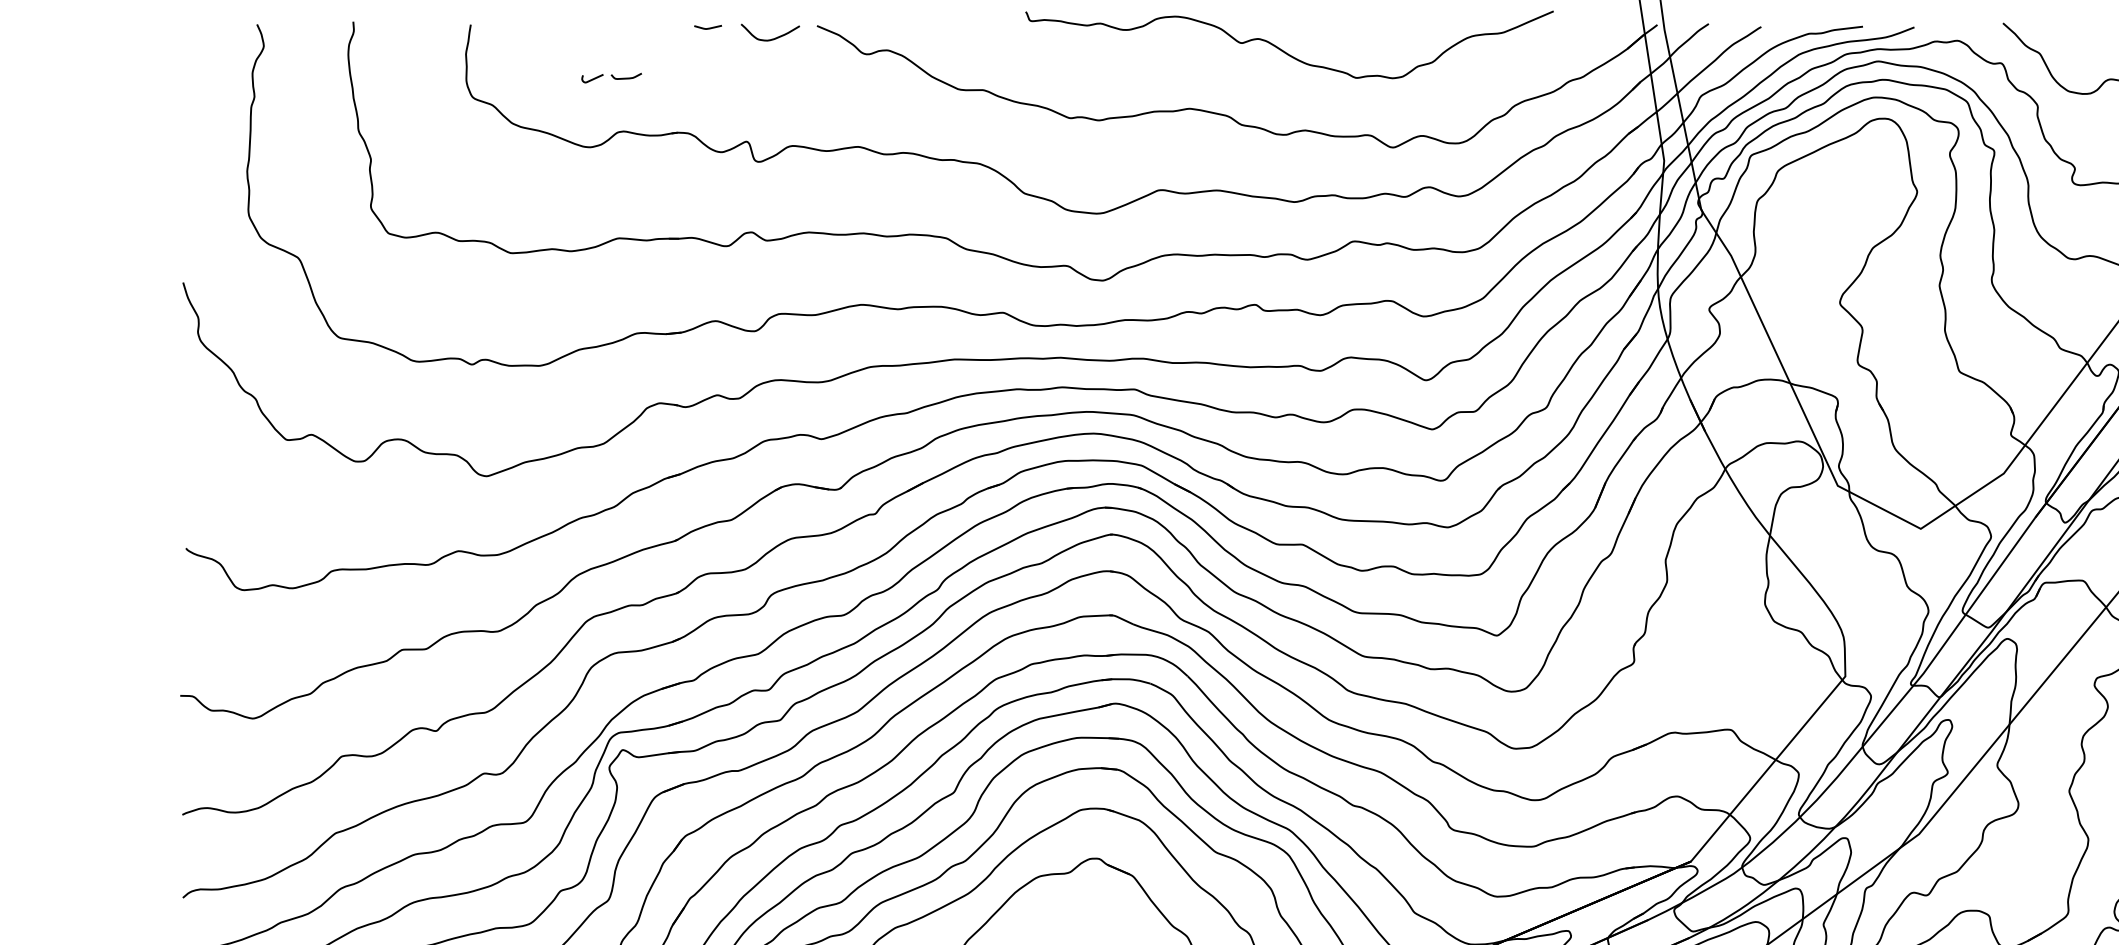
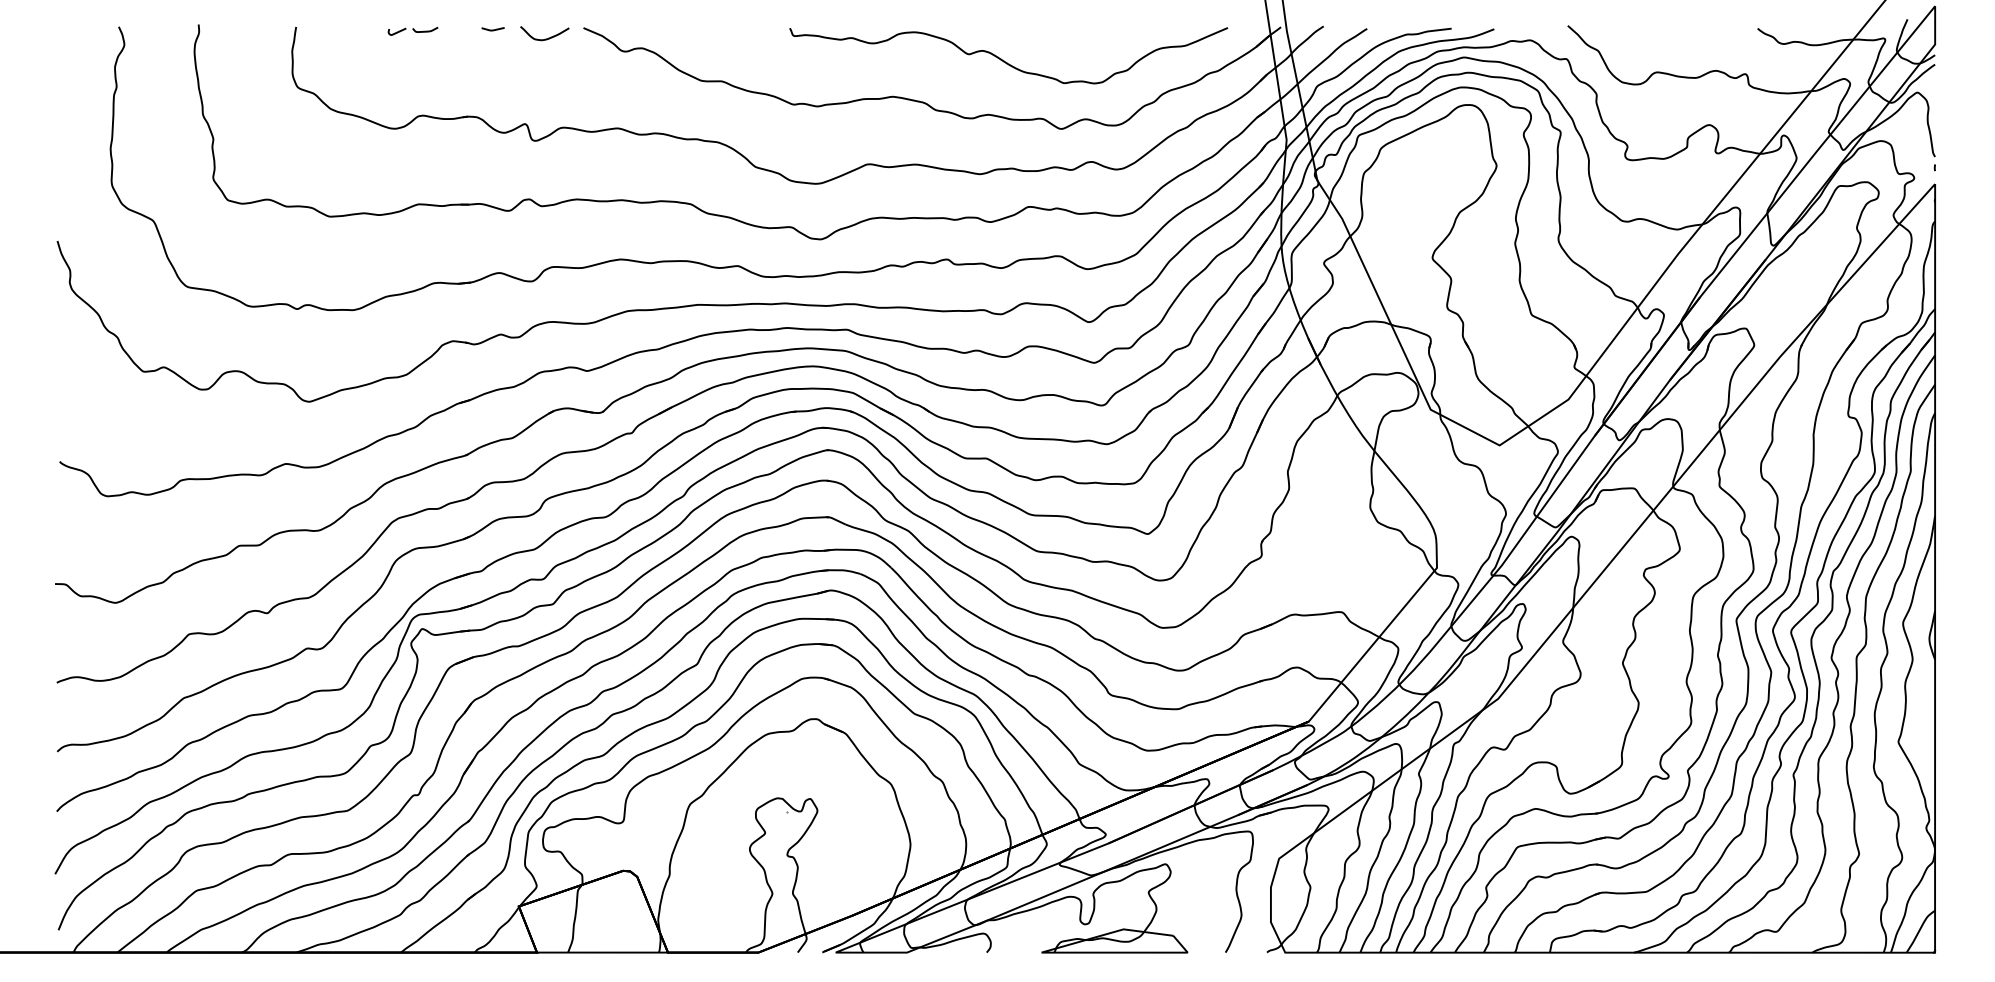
curve: (1284, 50) -> (1004, 60), moved
part: (610, 77) -> (412, 30), moved

